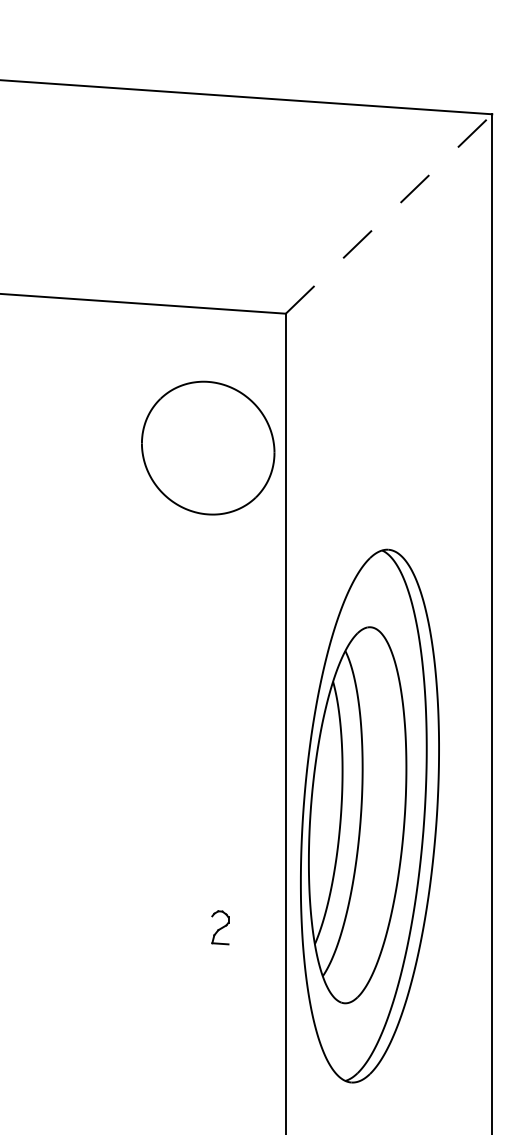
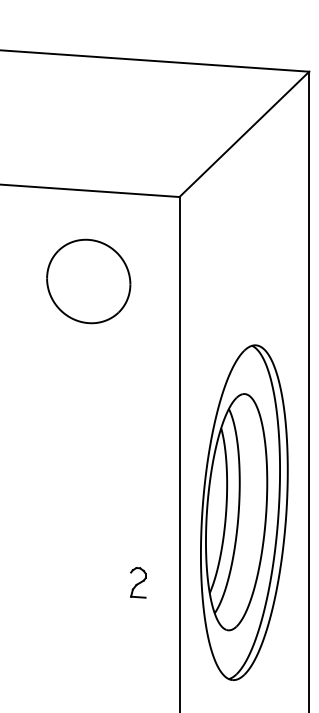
line: (389, 214) -> (244, 134), dashed -> solid
part: (207, 448) -> (88, 281), moved
part: (370, 815) -> (244, 512), moved
part: (220, 927) -> (138, 582), size x1.43

